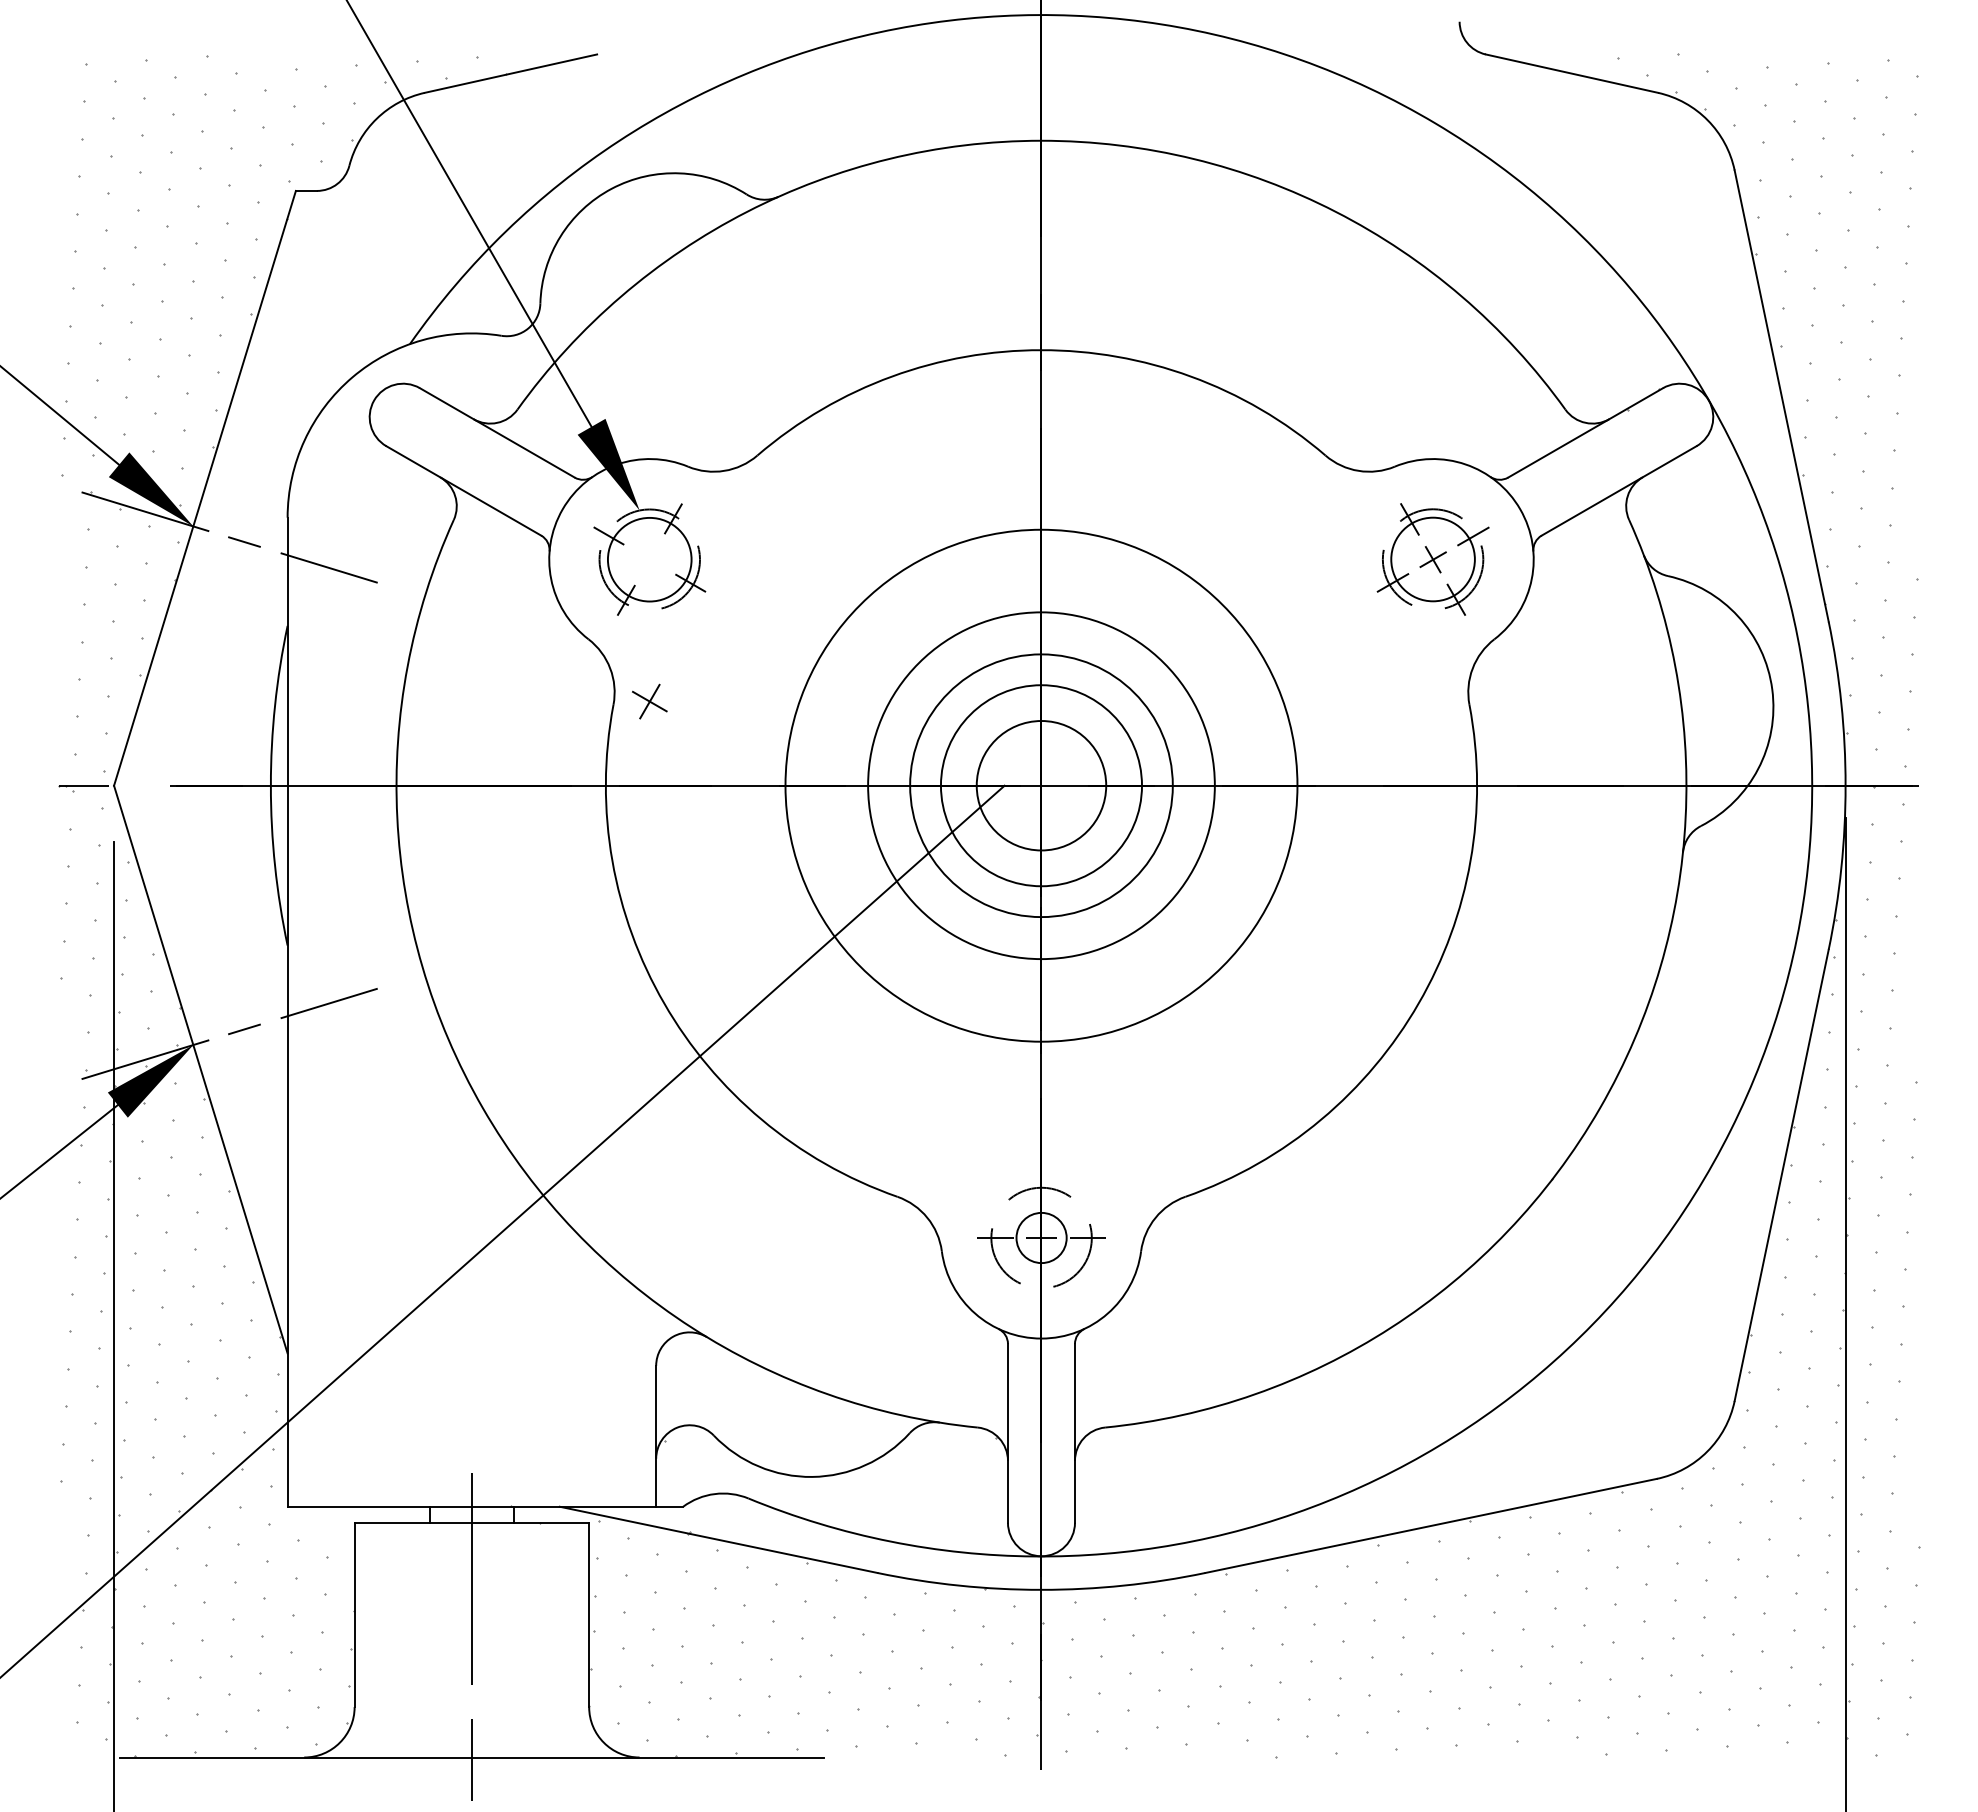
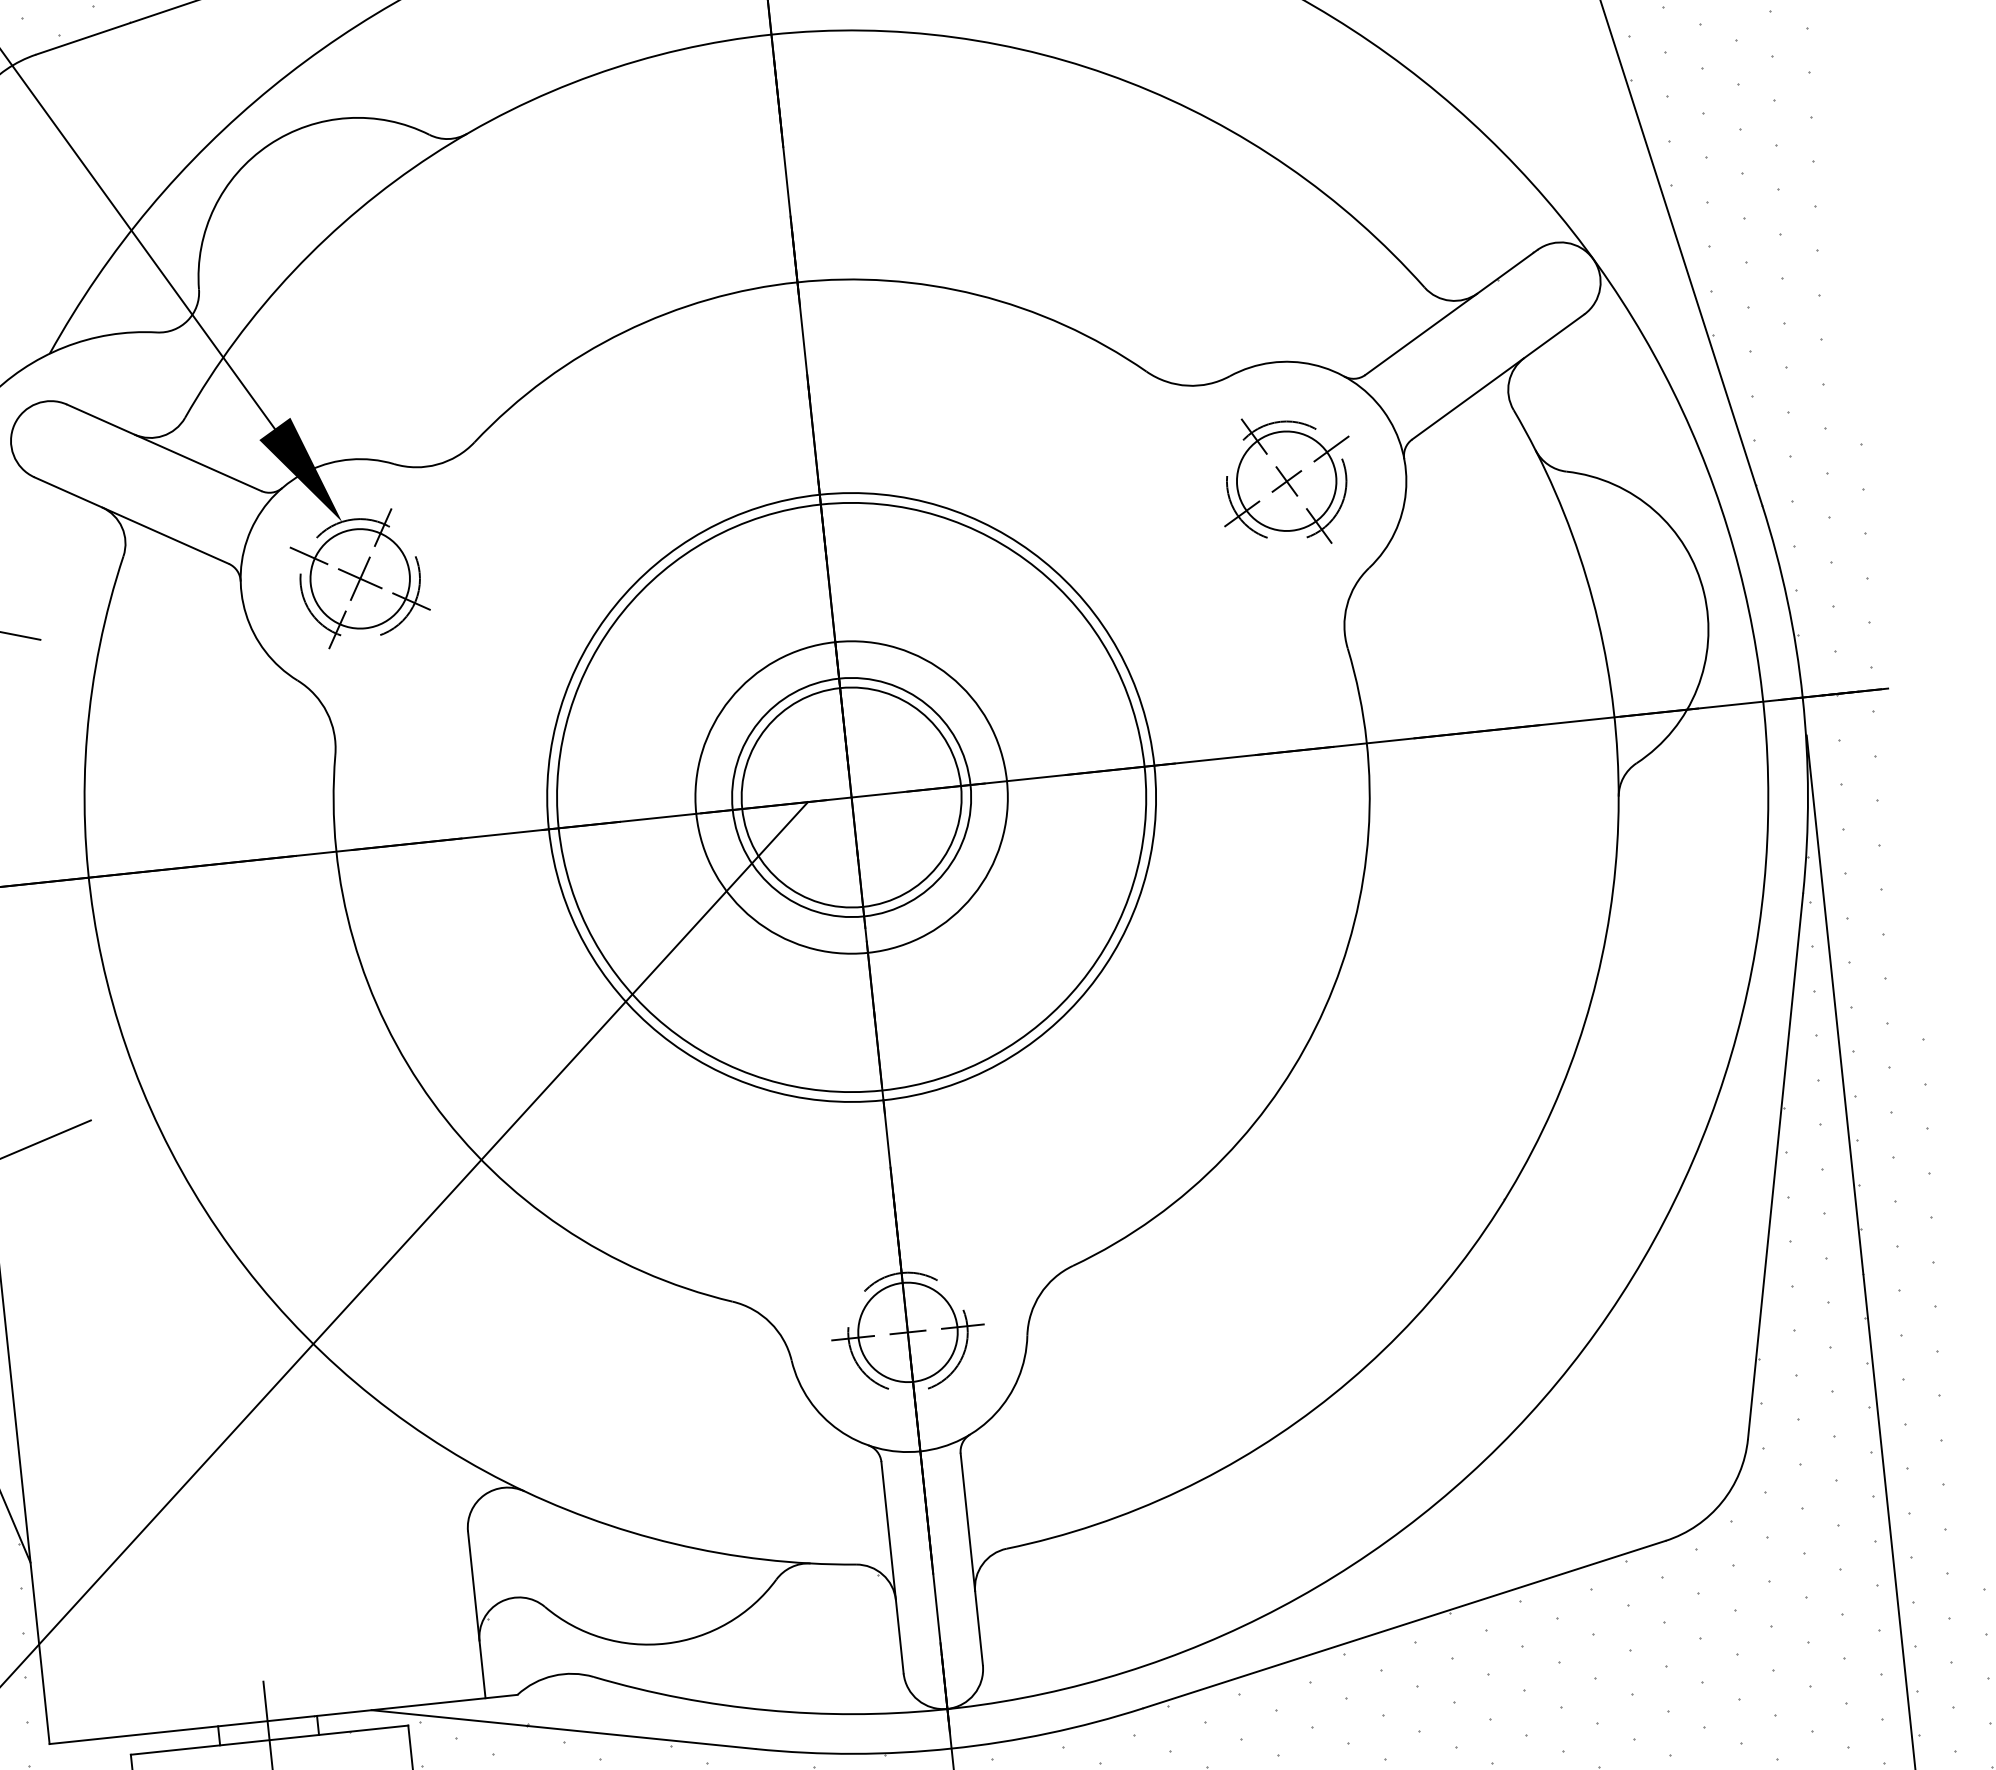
part: (649, 701) -> (359, 578), moved
circle: (1041, 785) -> (851, 797), size x1.43
circle: (1041, 785) -> (851, 797), size x1.43
circle: (1041, 1237) -> (907, 1331), size x1.67

